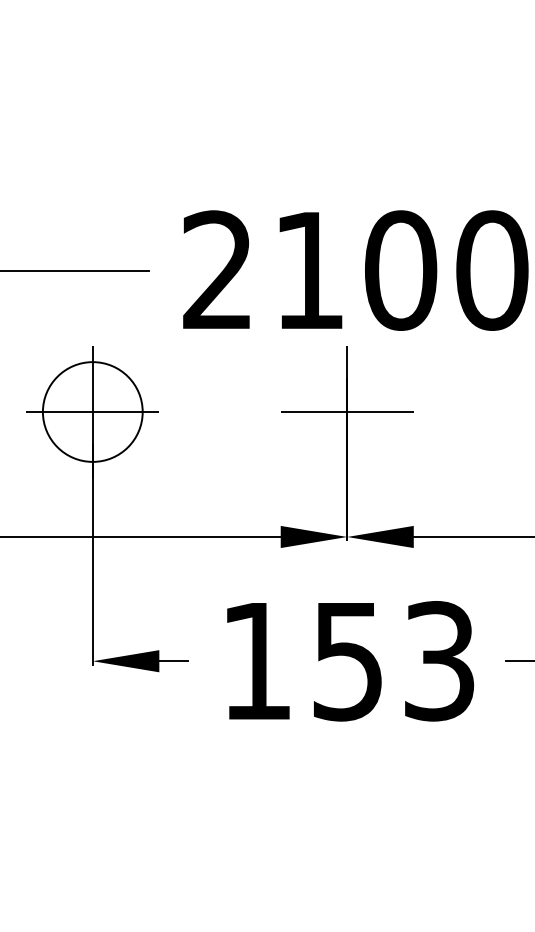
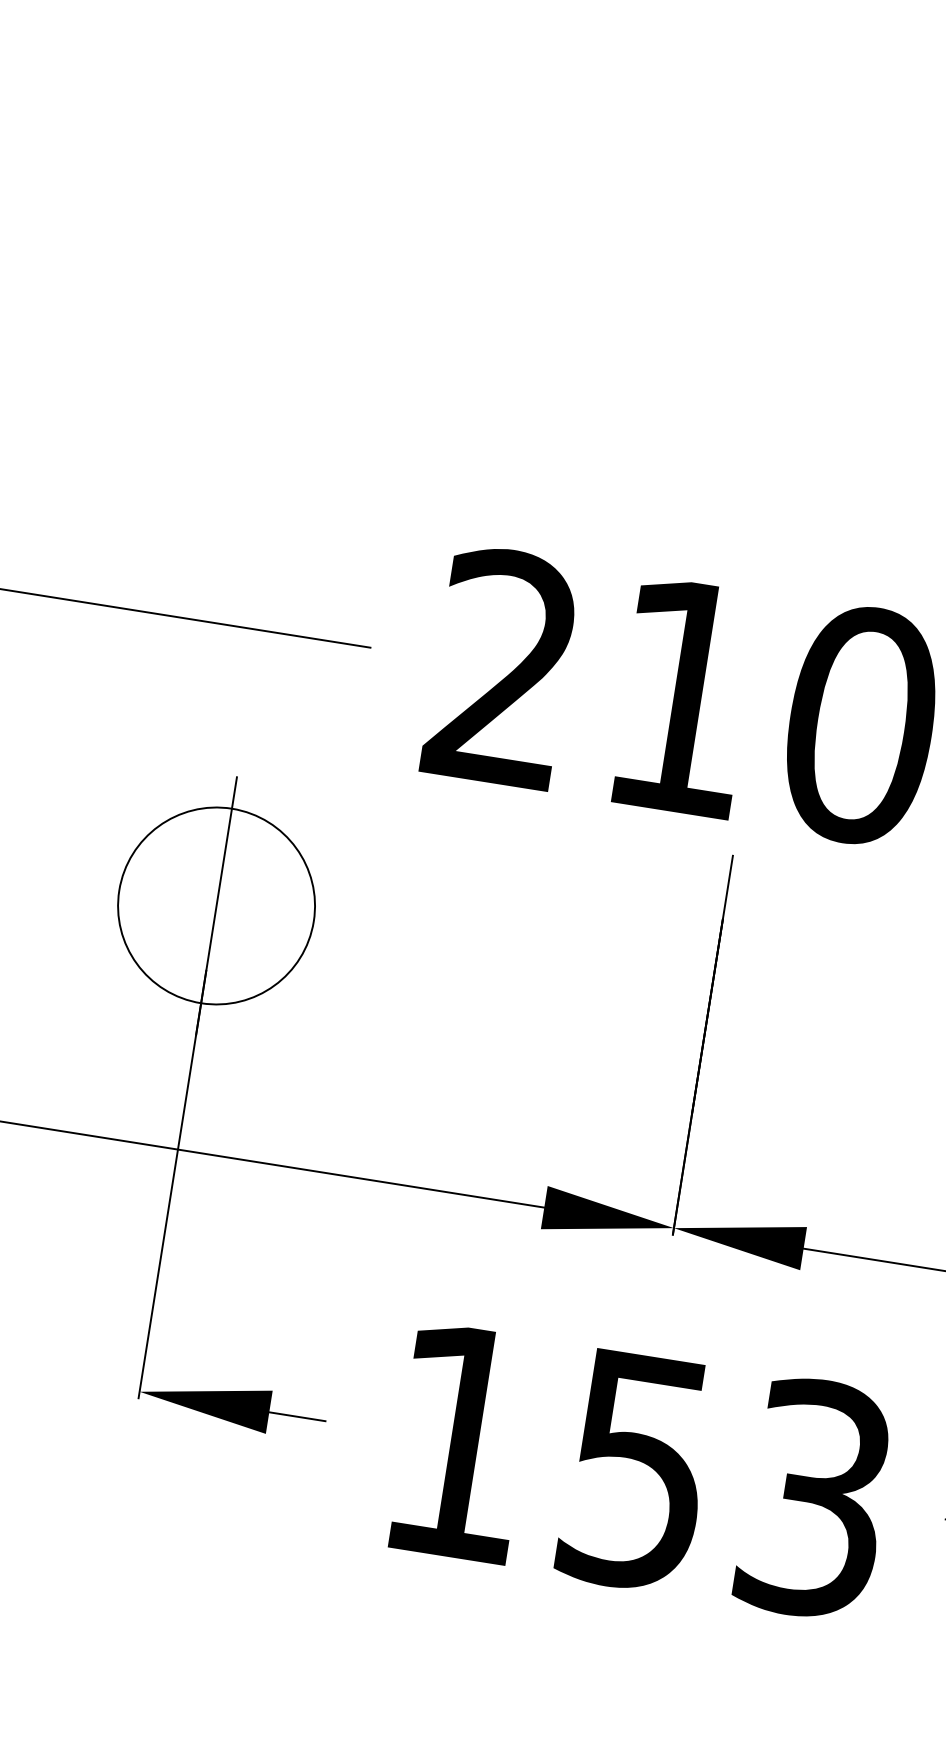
line: (92, 412) -> (215, 906), removed
line: (346, 412) -> (710, 985), removed

